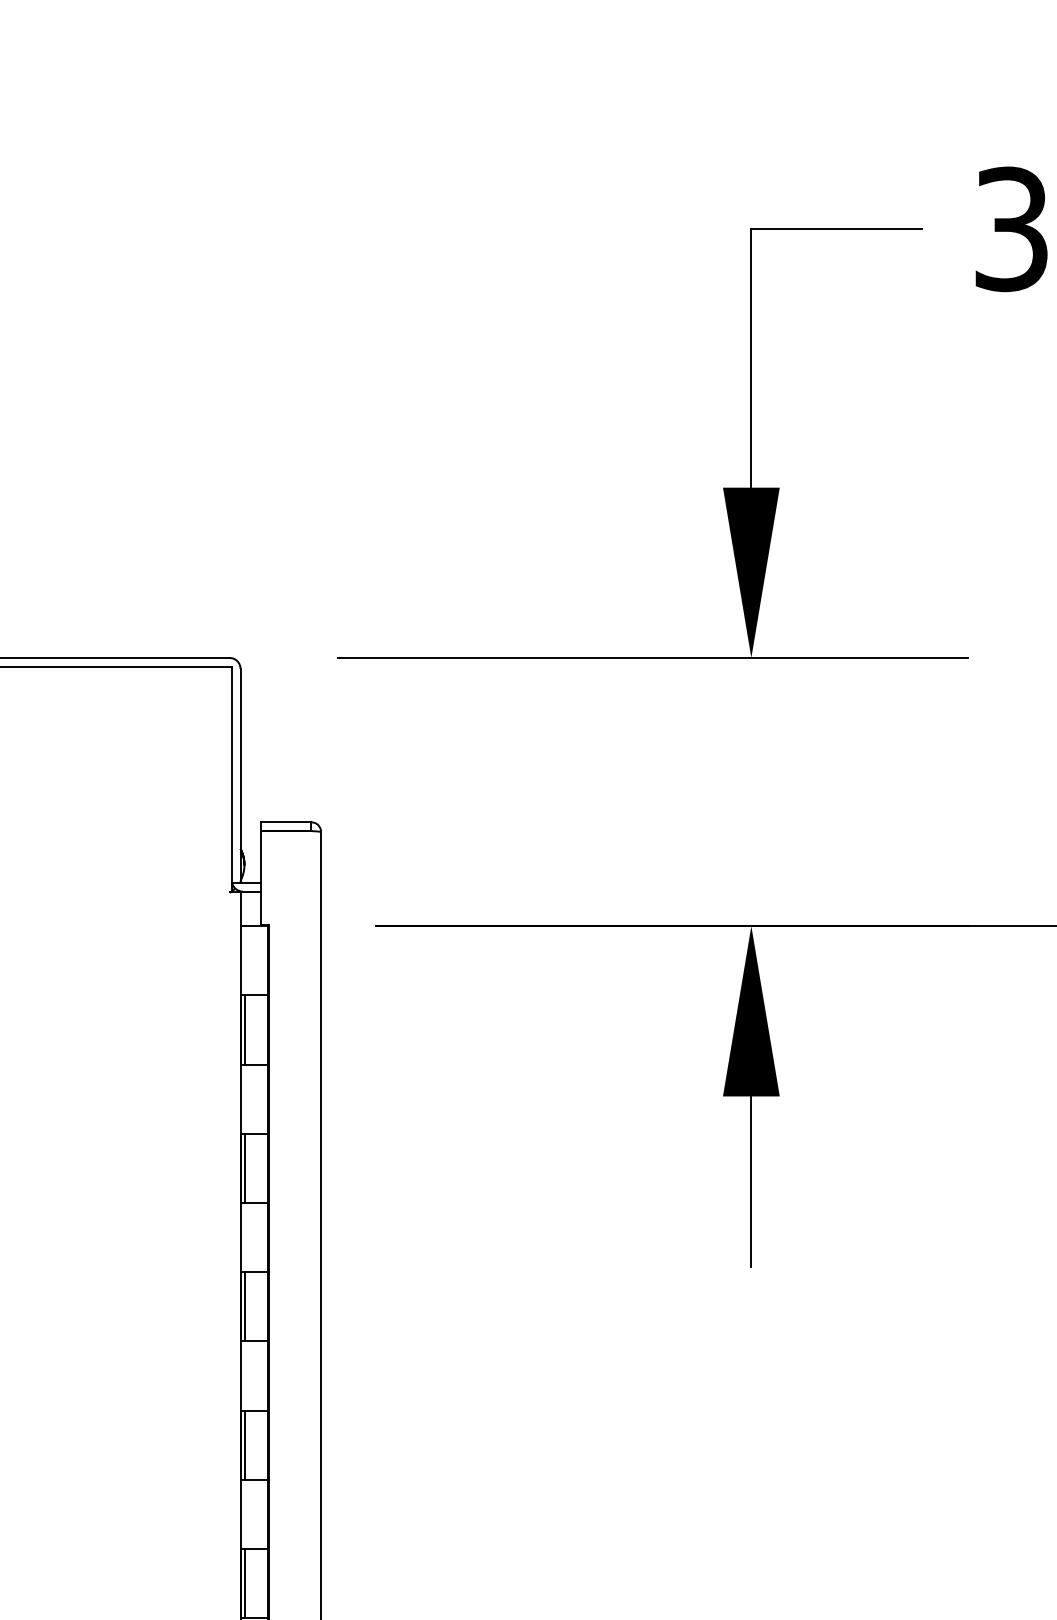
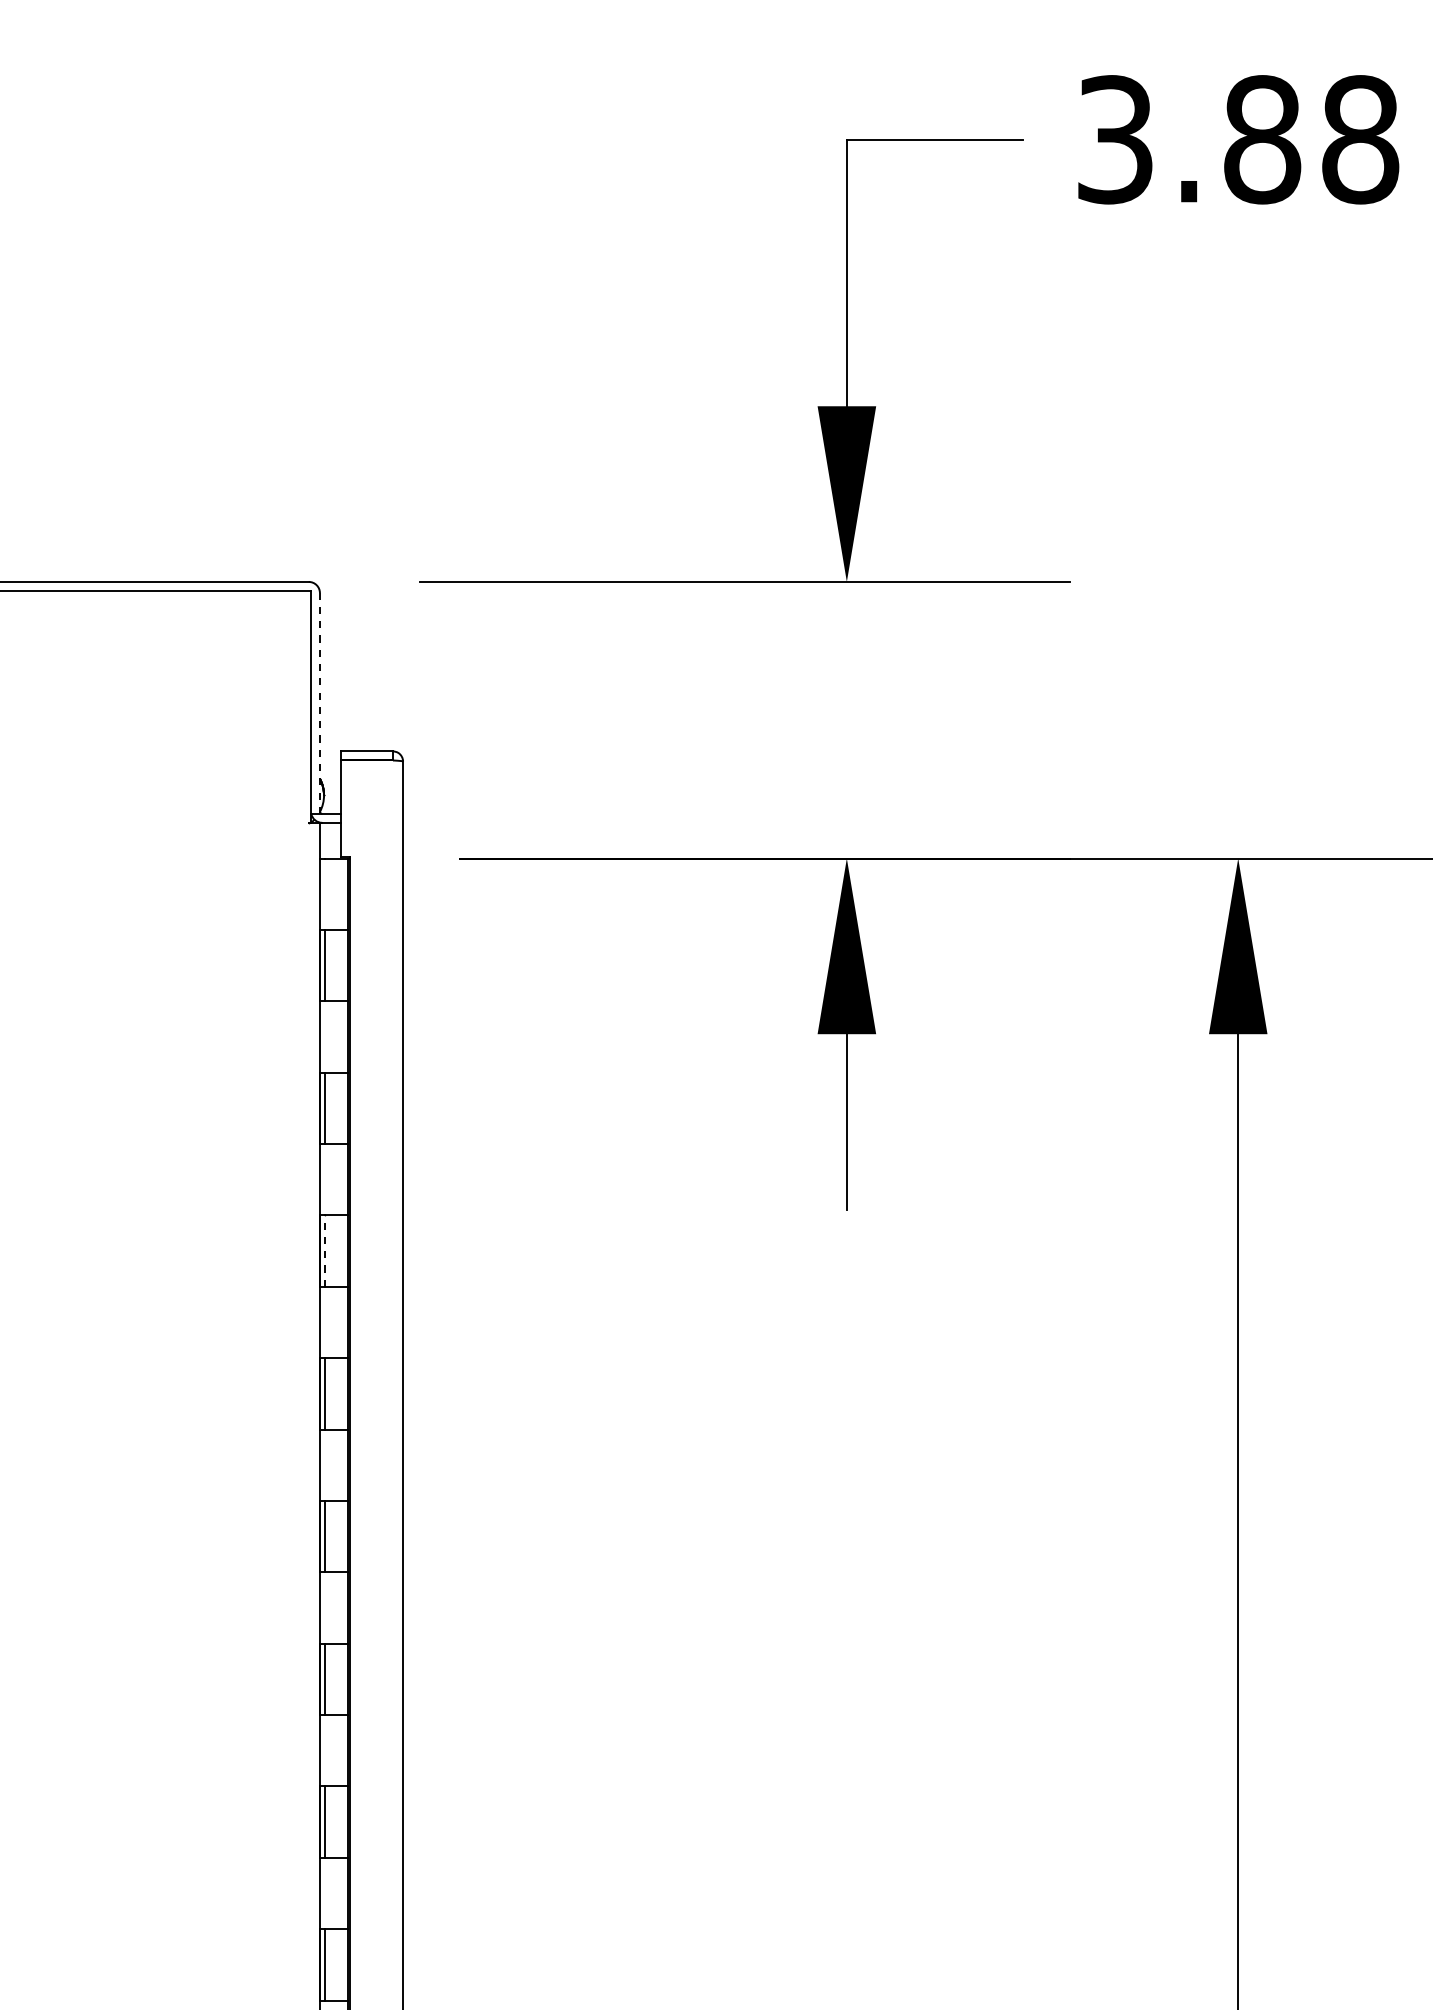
line: (241, 774) -> (320, 702), solid -> dashed
line: (244, 1307) -> (324, 1251), solid -> dashed

